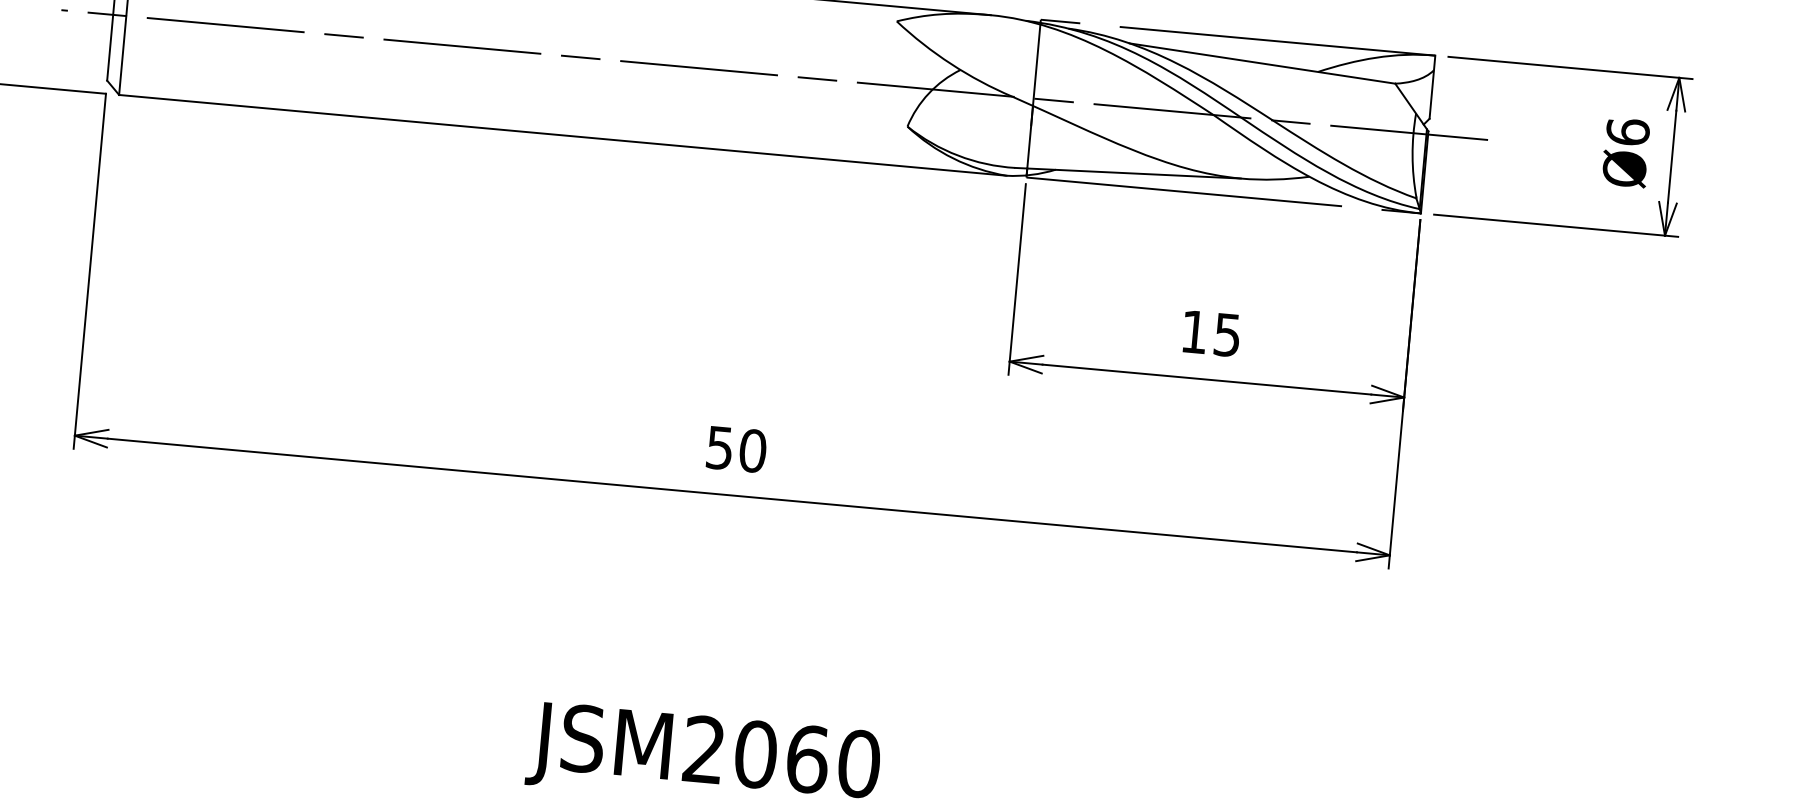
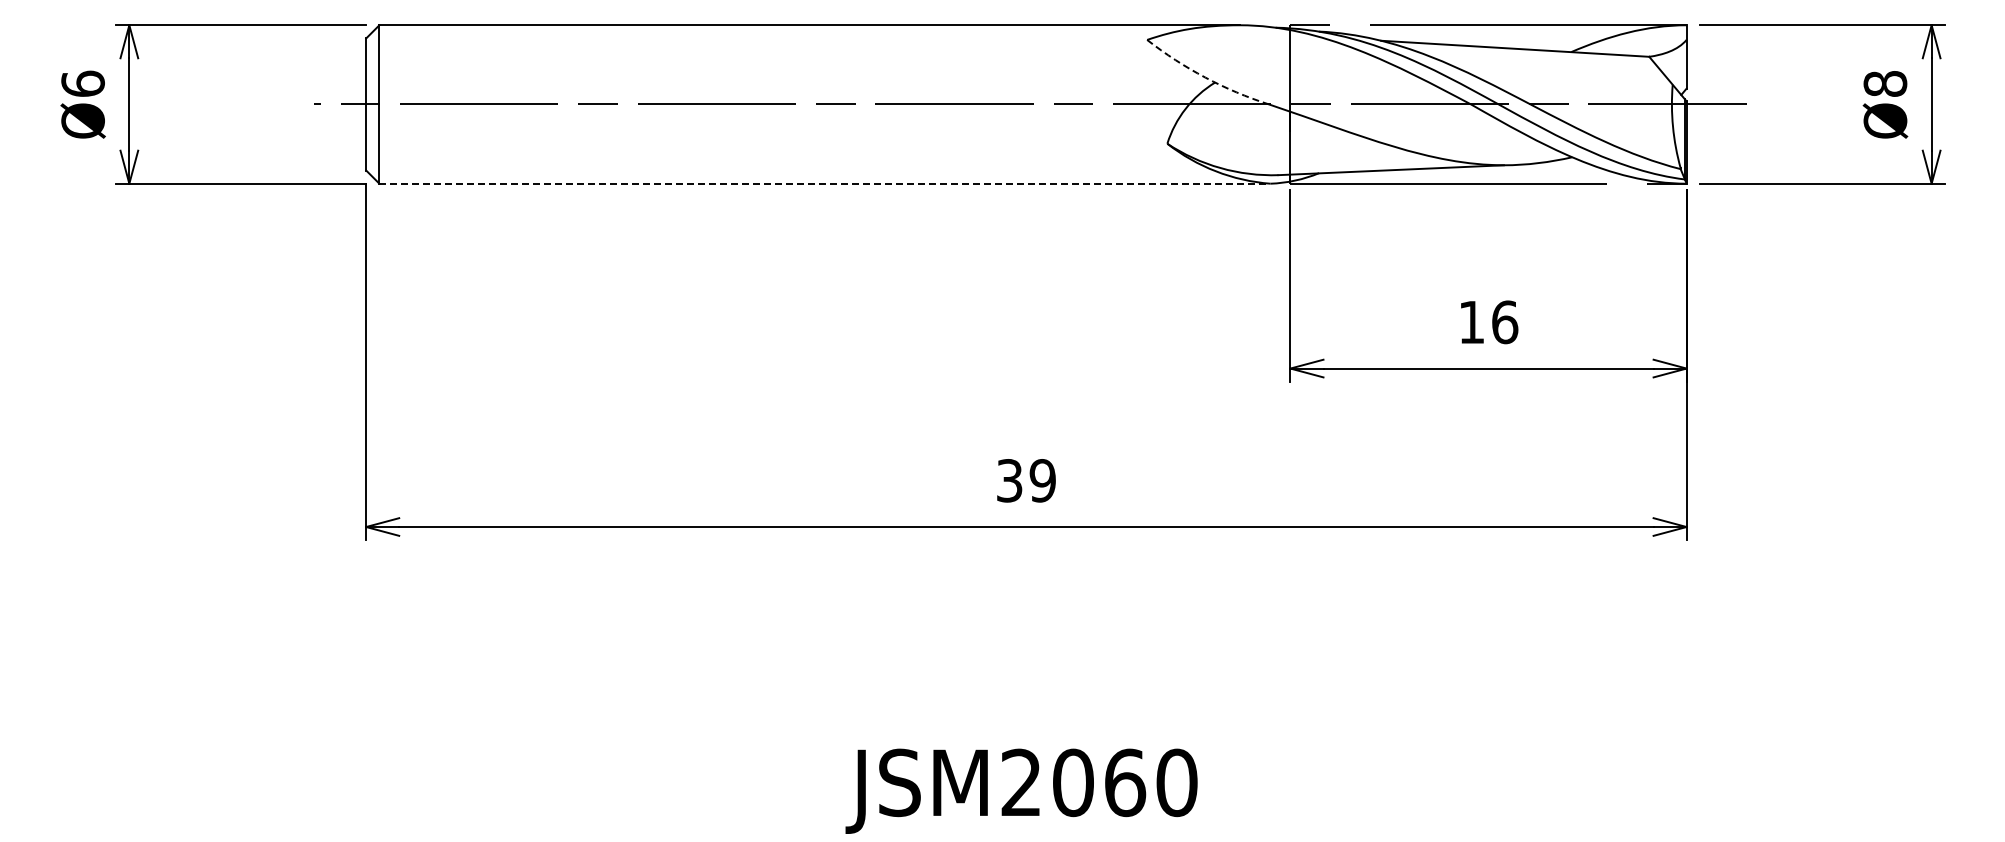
arc: (951, 64) -> (1205, 77), solid -> dashed
text: (1628, 131) -> (1885, 83), Ø6 -> Ø8
line: (562, 135) -> (824, 183), solid -> dashed
text: (1228, 335) -> (1505, 322), 15 -> 16
text: (737, 449) -> (1027, 480), 50 -> 39

